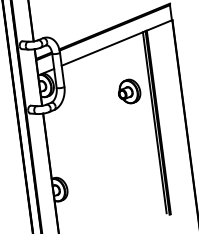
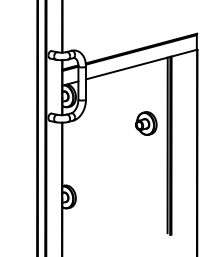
part: (129, 91) -> (146, 123), moved

